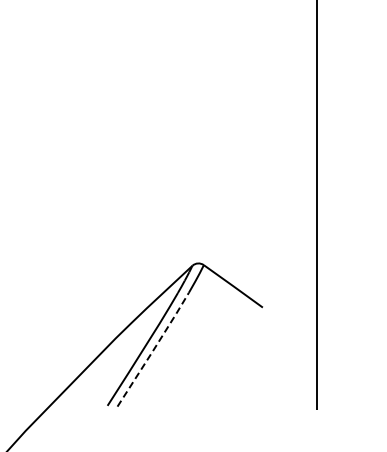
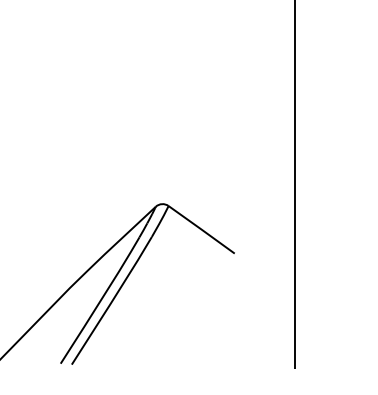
line: (153, 349) -> (112, 300), dashed -> solid

